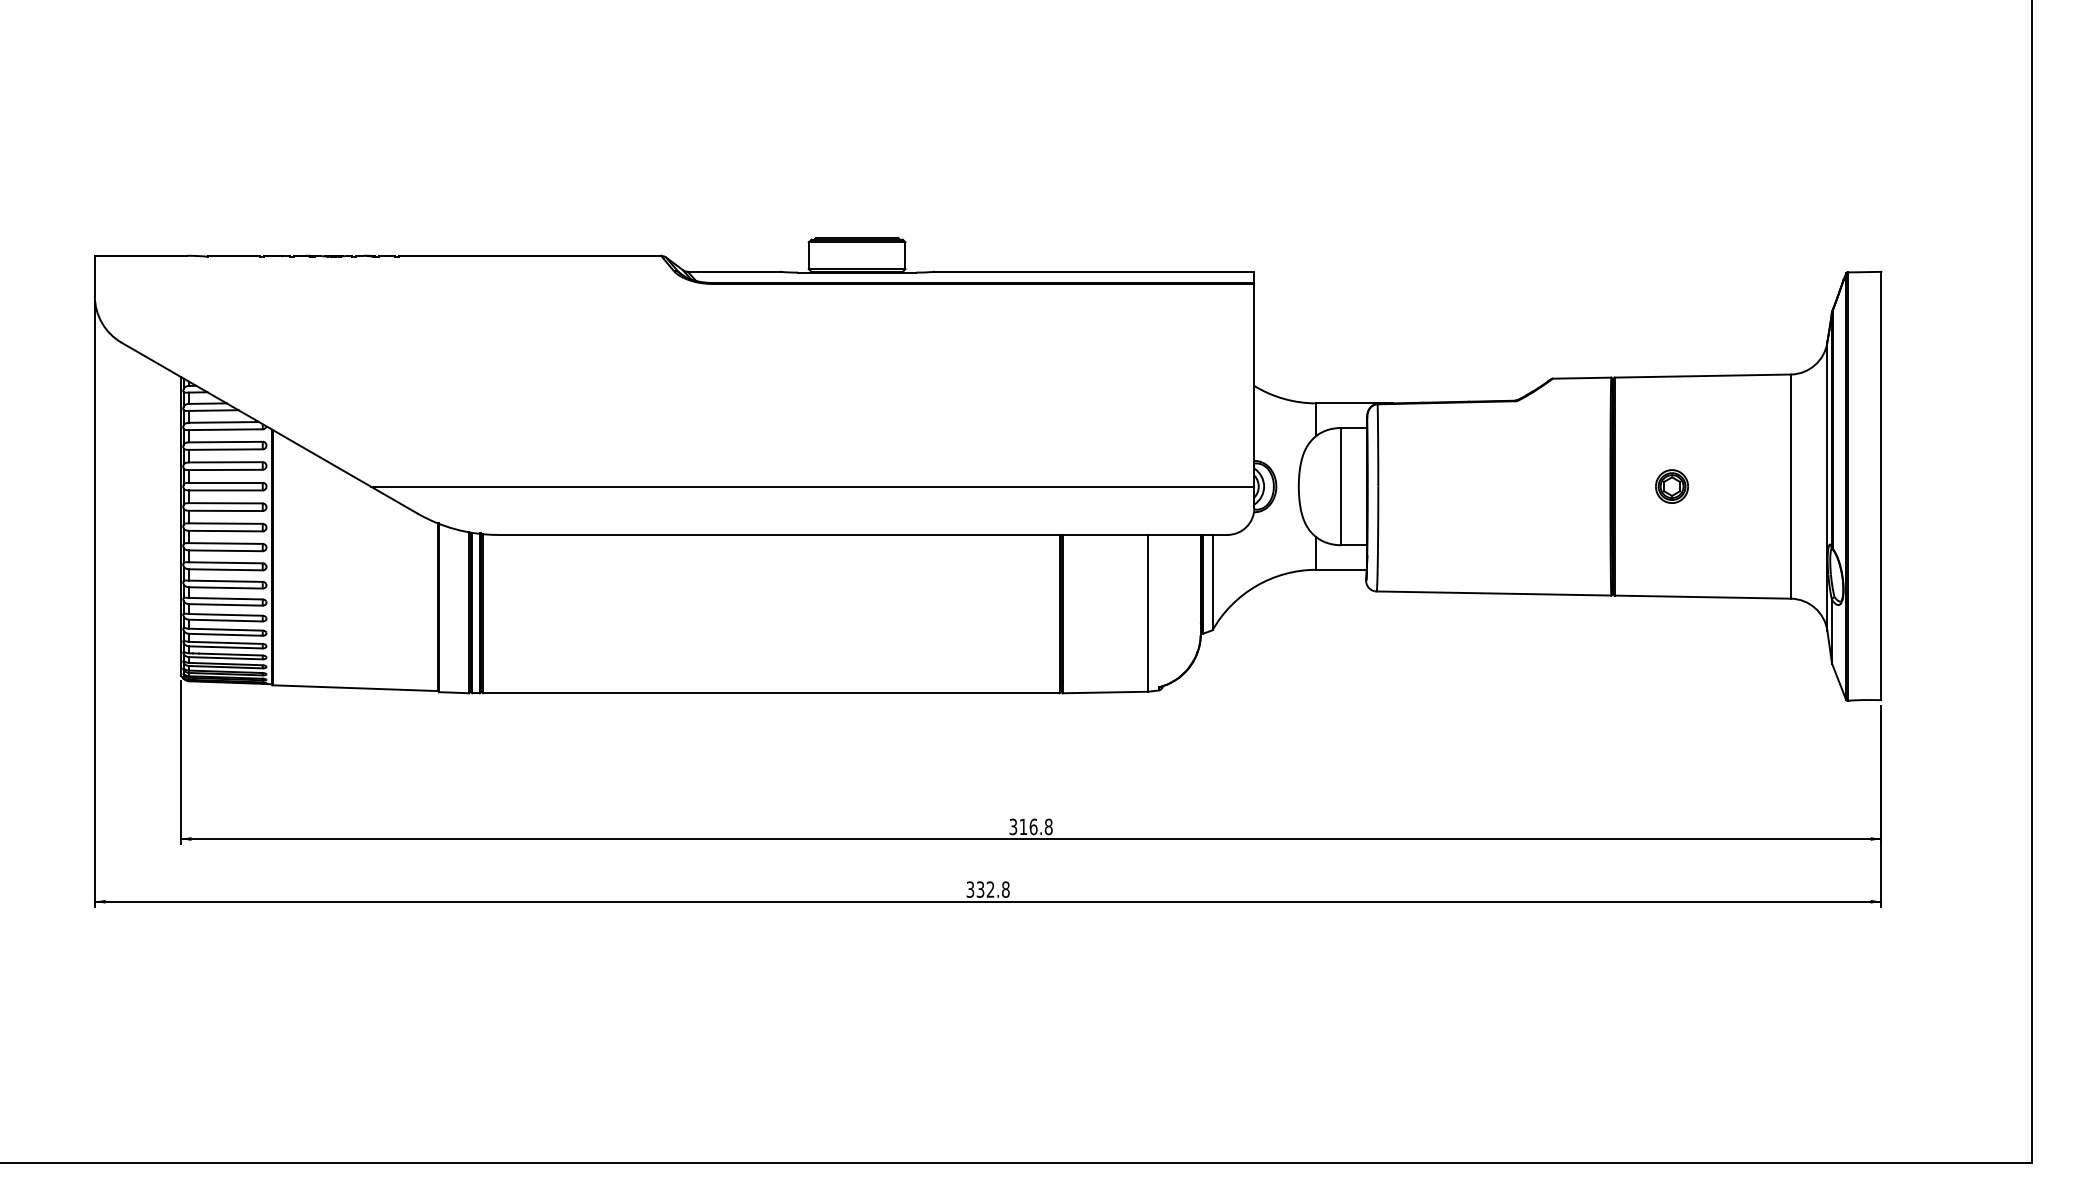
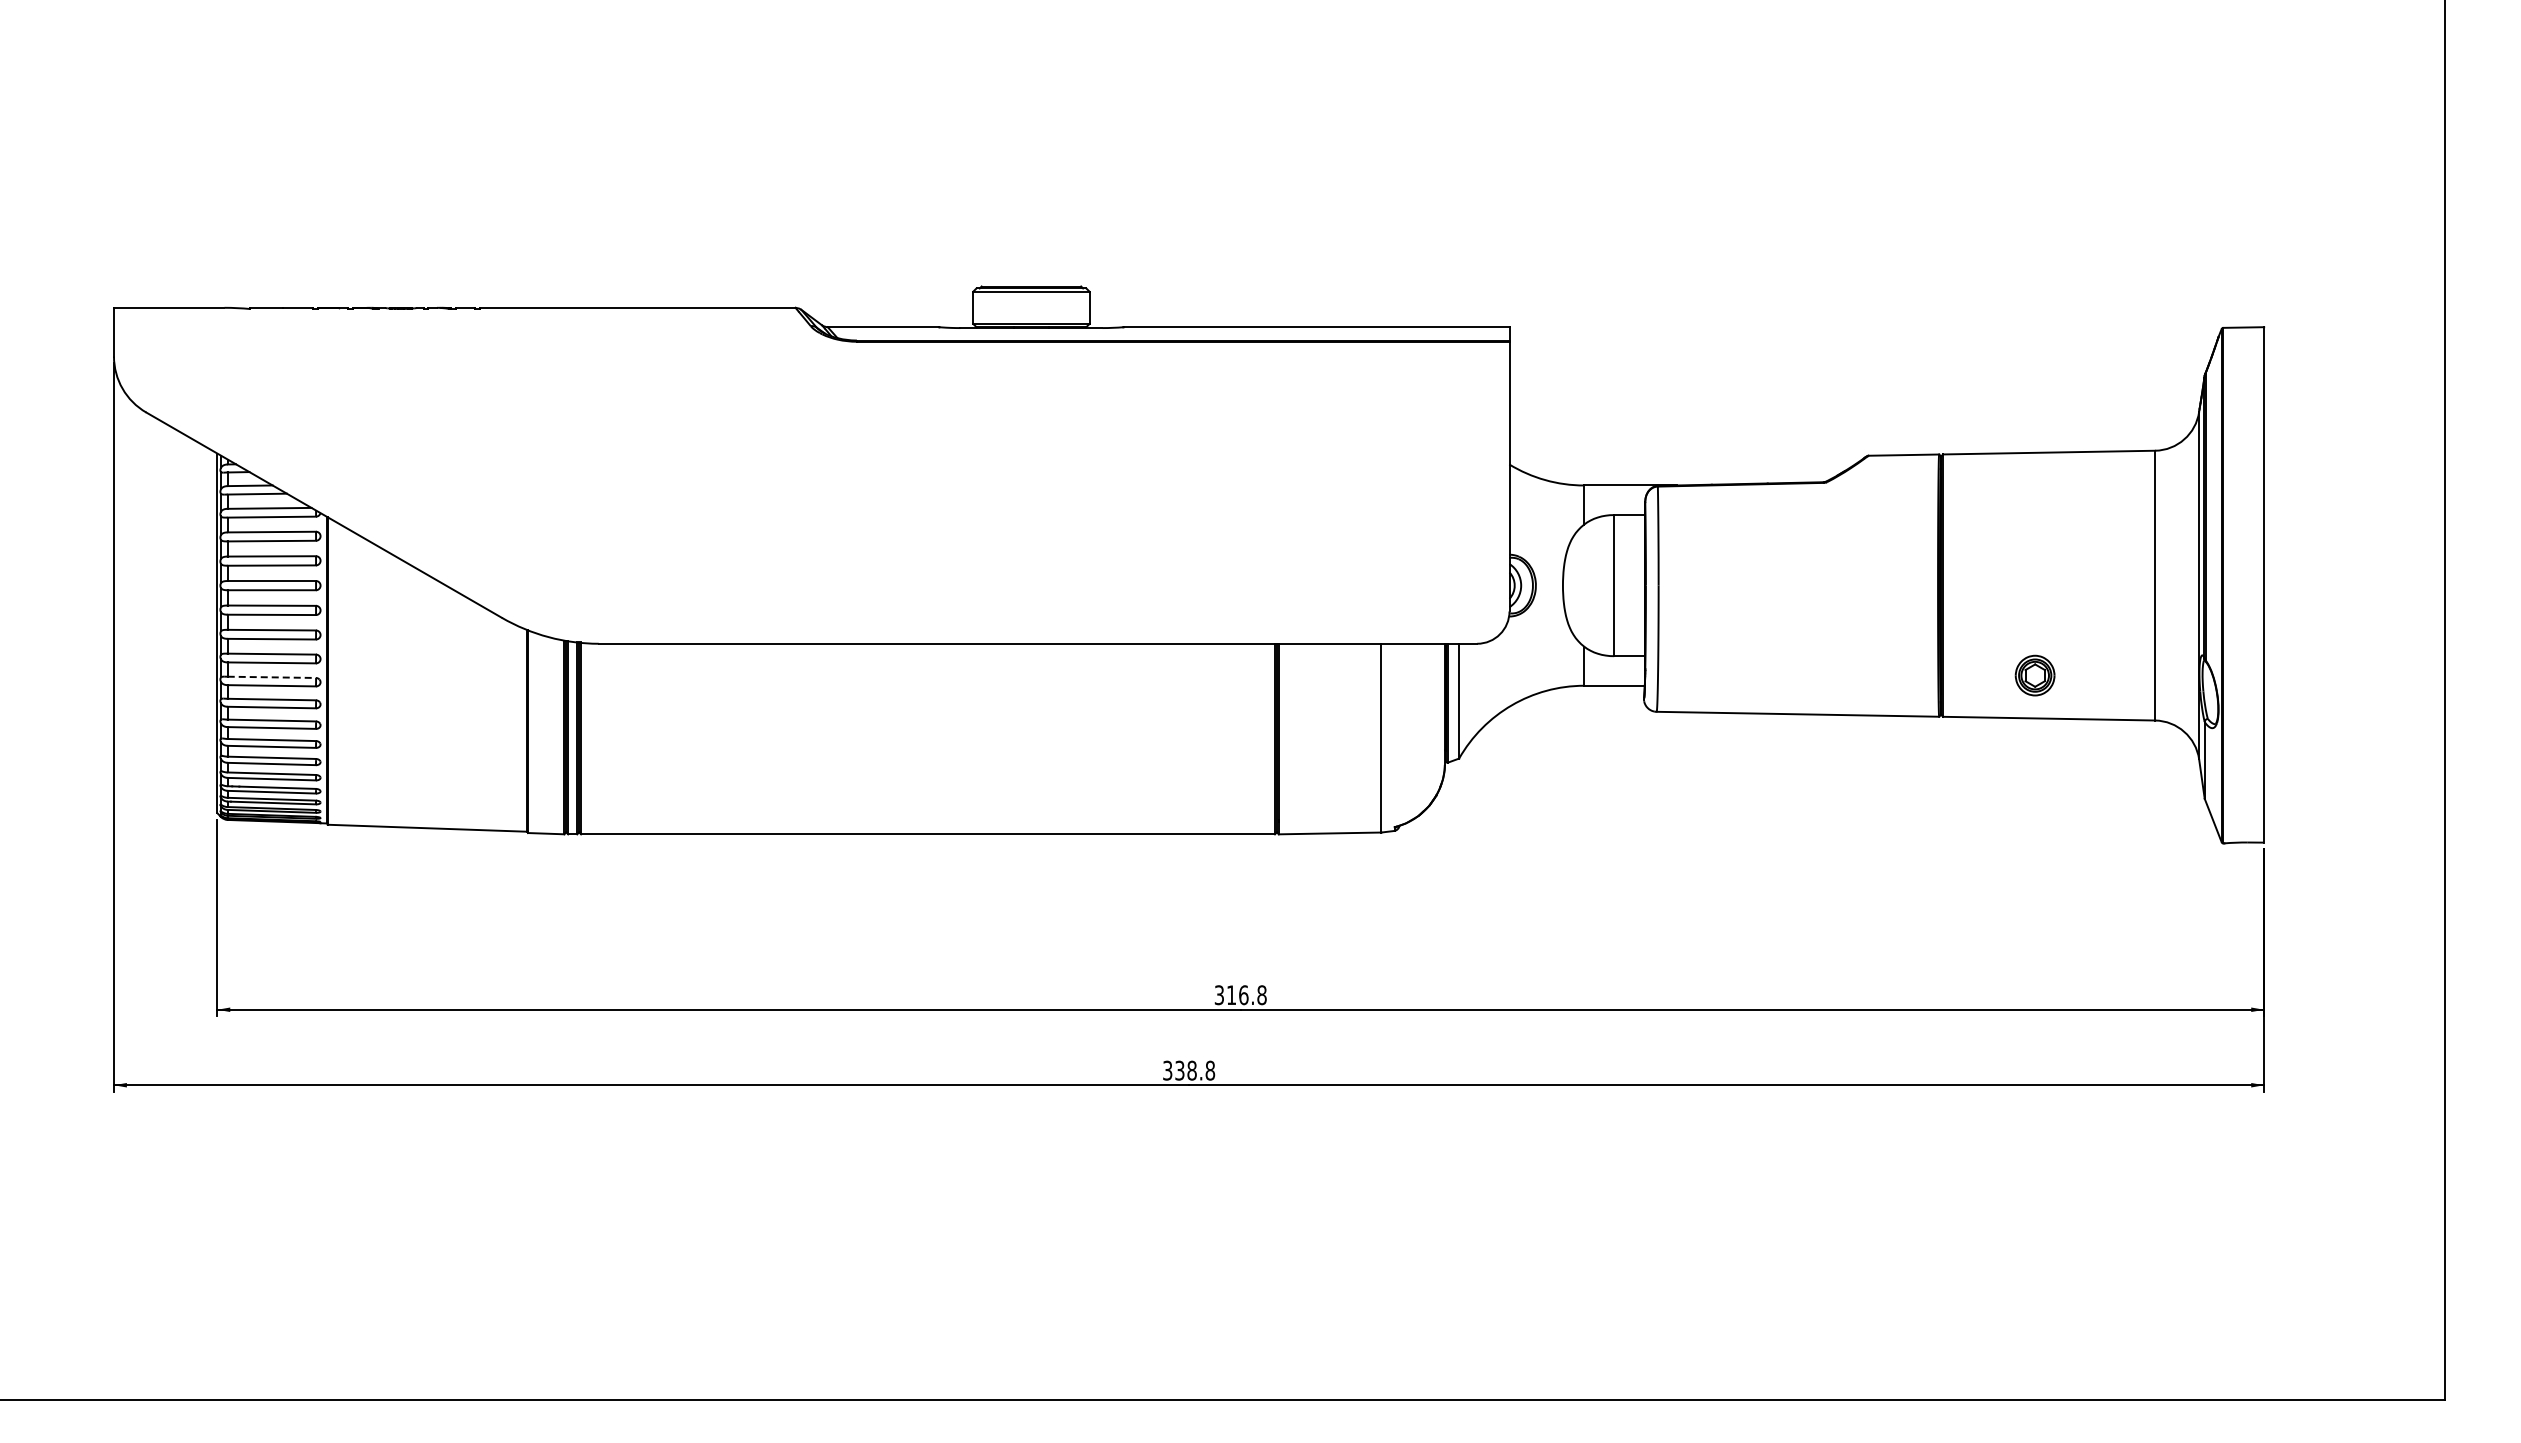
line: (812, 486) -> (977, 585), removed
part: (1671, 486) -> (2034, 675), moved
line: (226, 562) -> (272, 677), solid -> dashed
text: (990, 889) -> (1191, 1070), 332.8 -> 338.8

